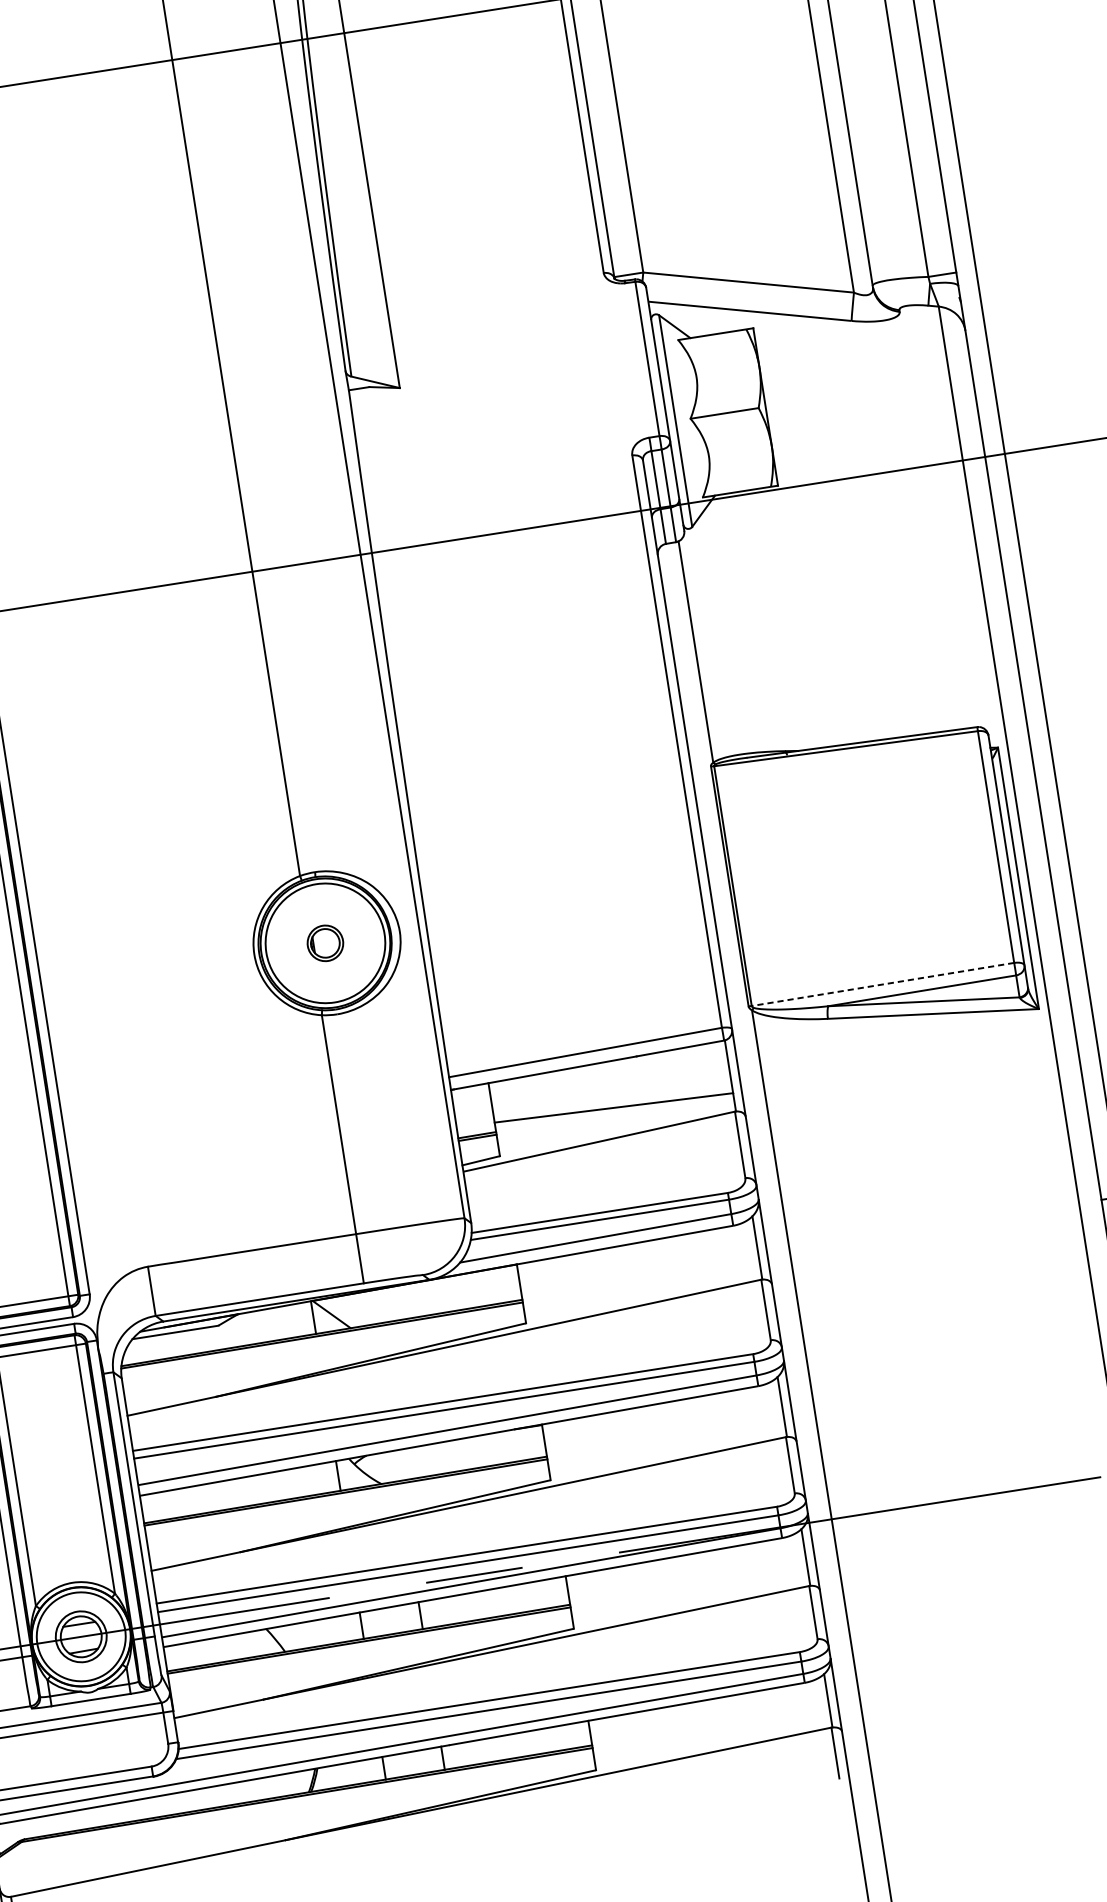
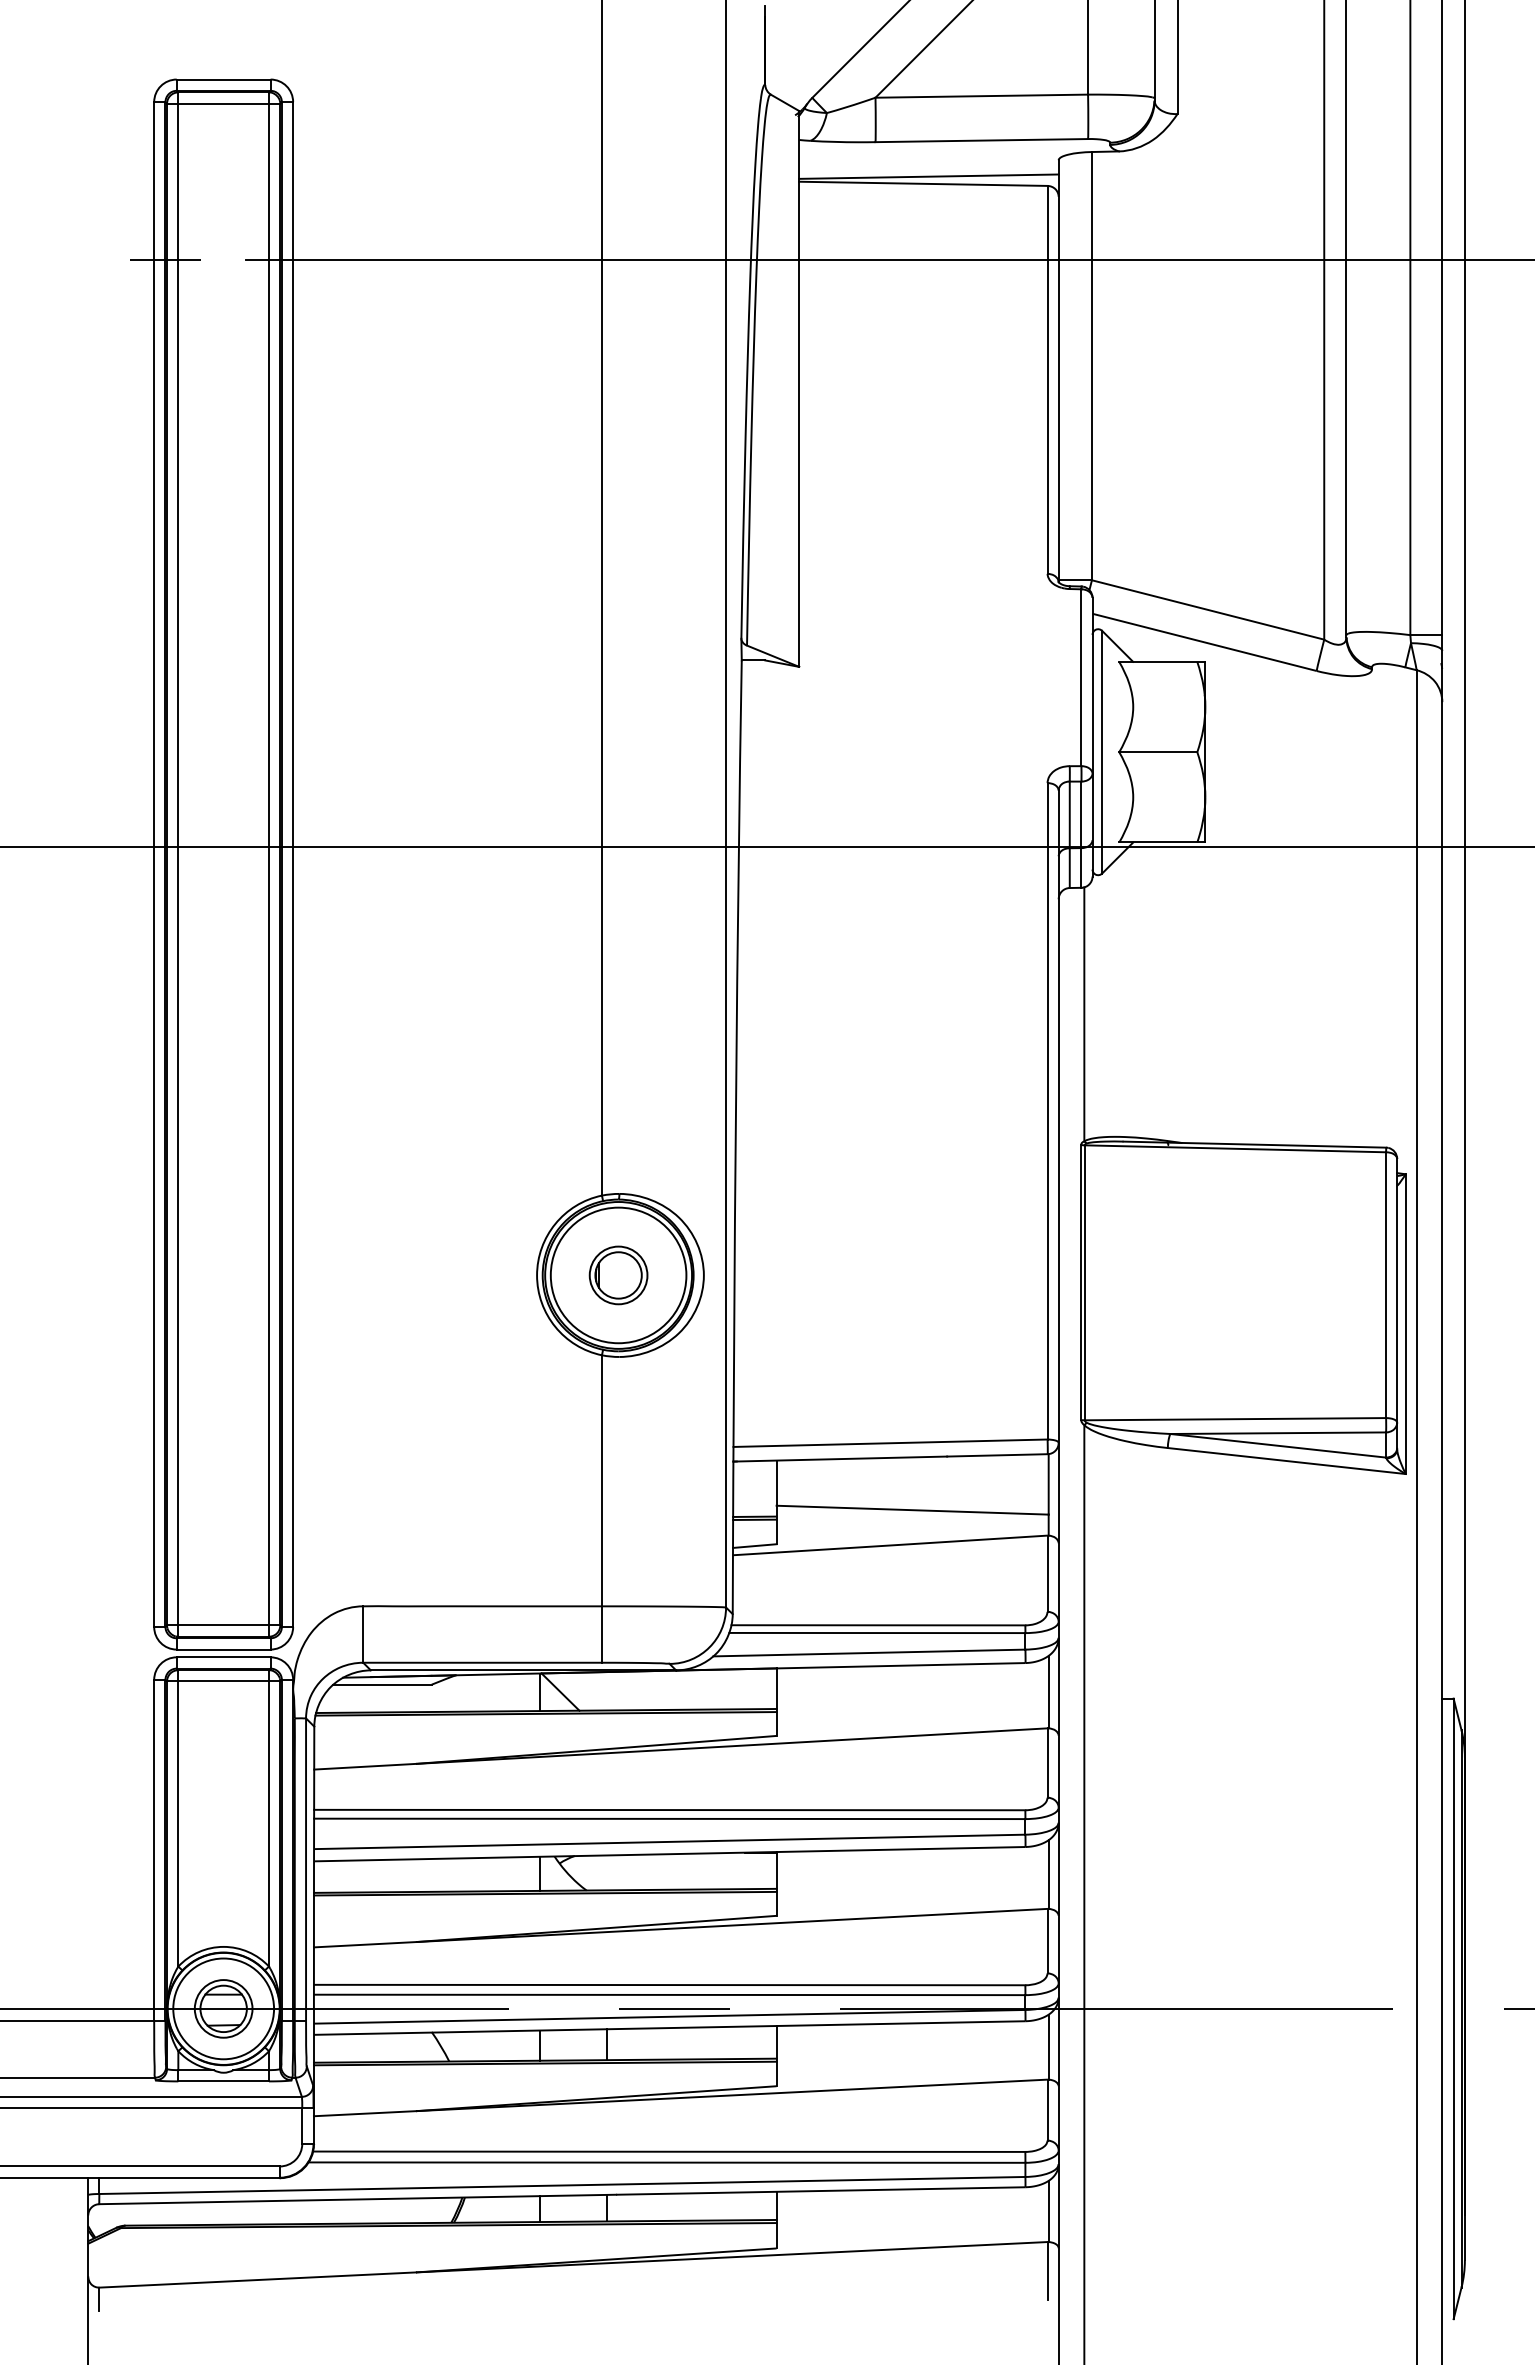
part: (325, 943) -> (618, 1275), size x1.43
line: (883, 984) -> (1235, 1419), dashed -> solid

